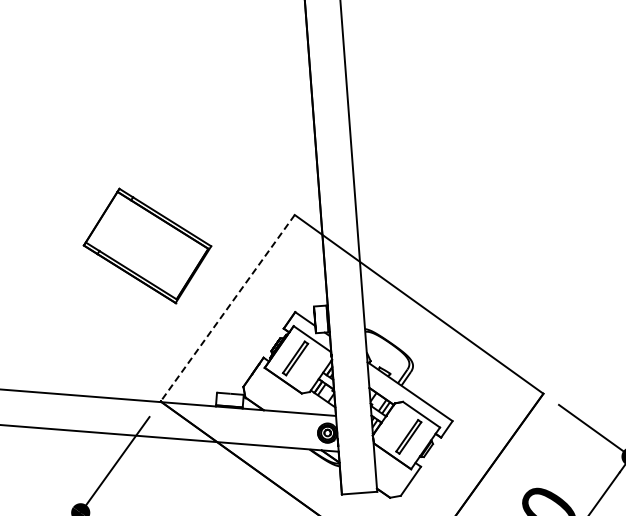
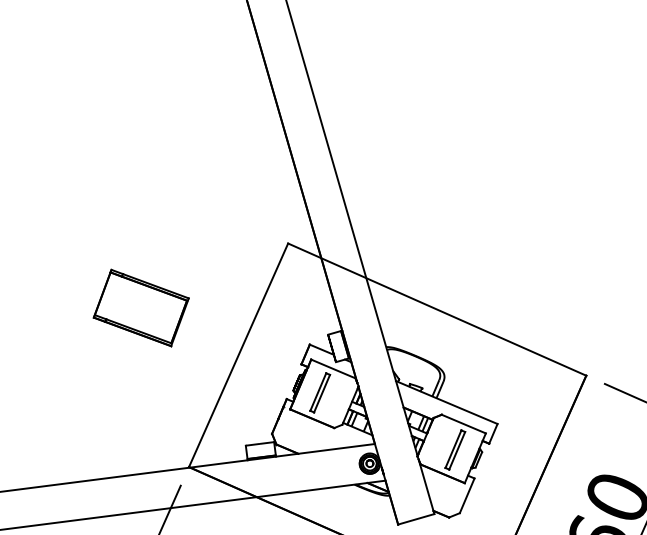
part: (146, 246) -> (140, 308), size x0.71
line: (227, 308) -> (238, 355), dashed -> solid

